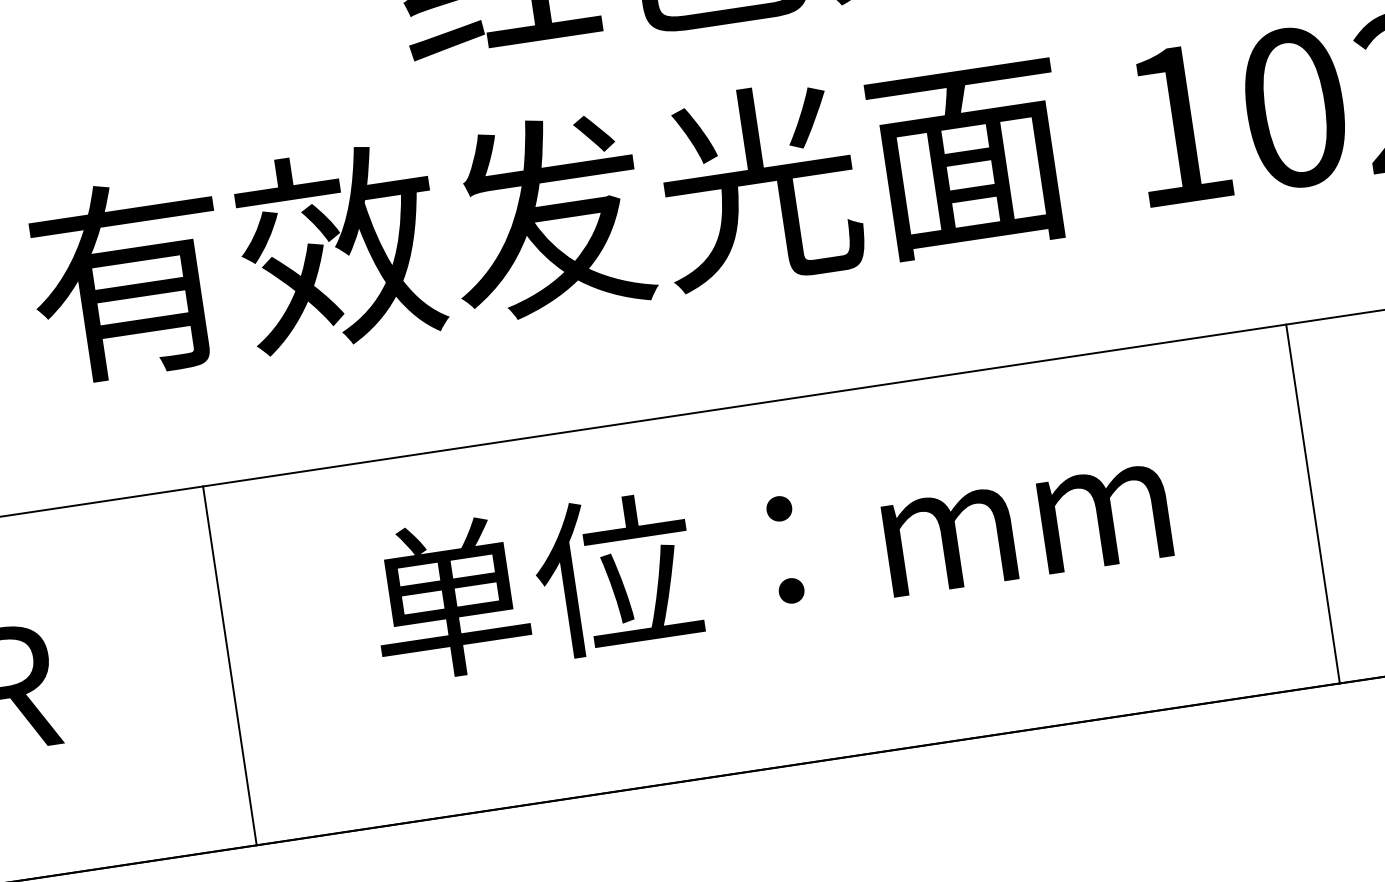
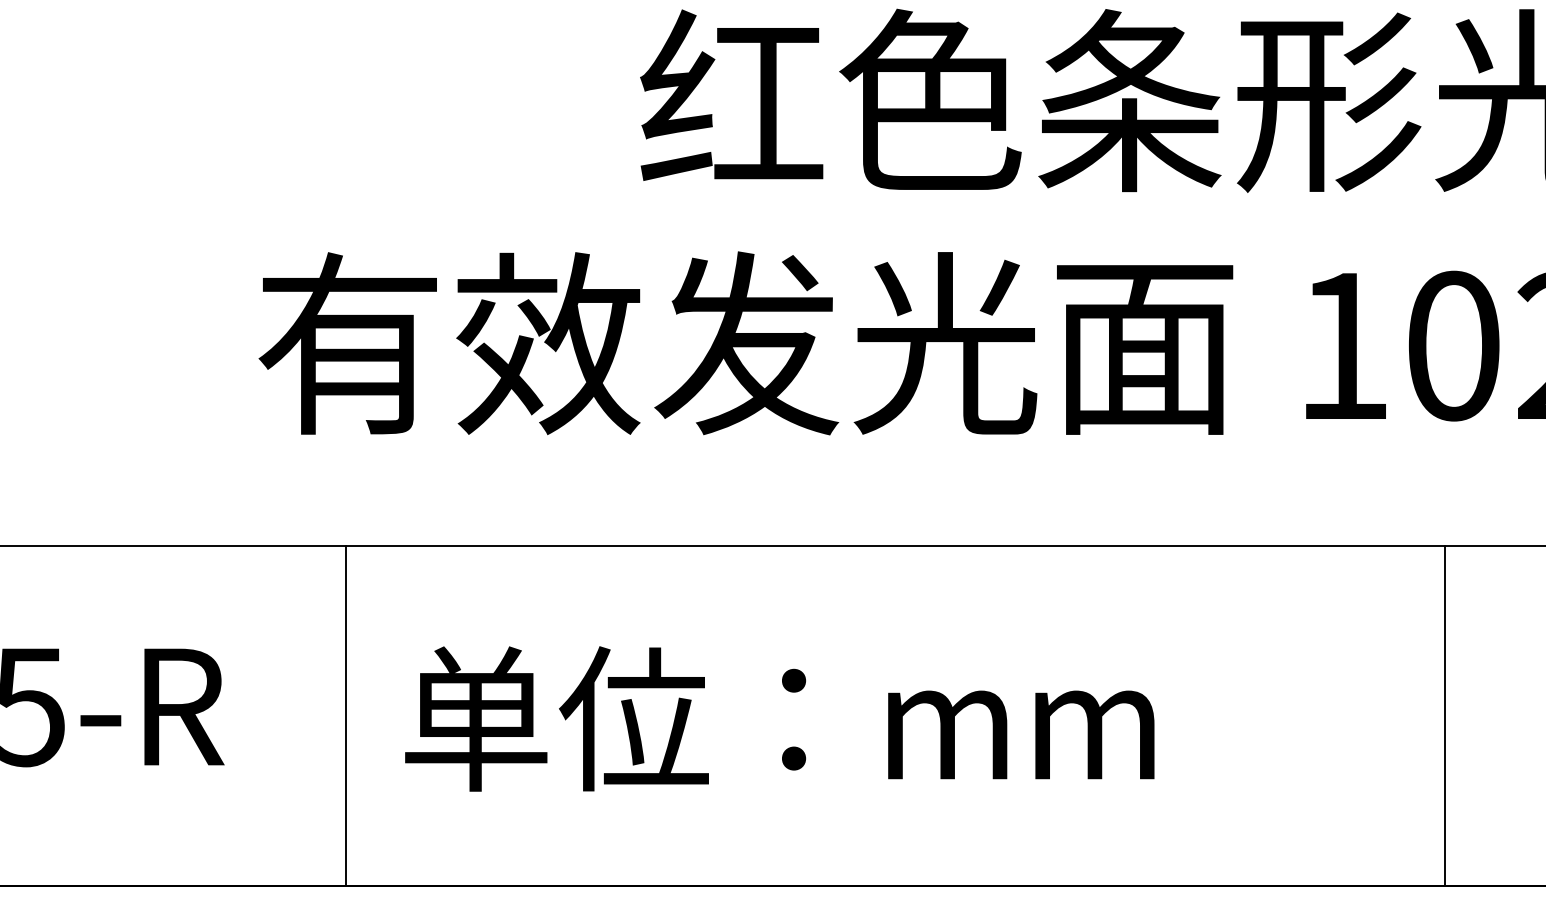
line: (1312, 504) -> (1444, 716), moved
text: (769, 550) -> (779, 718), moved
line: (229, 666) -> (346, 716), moved

